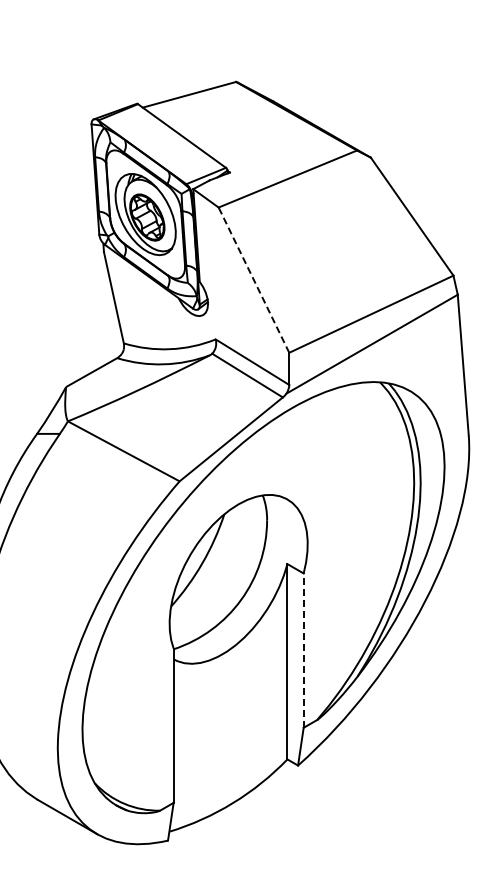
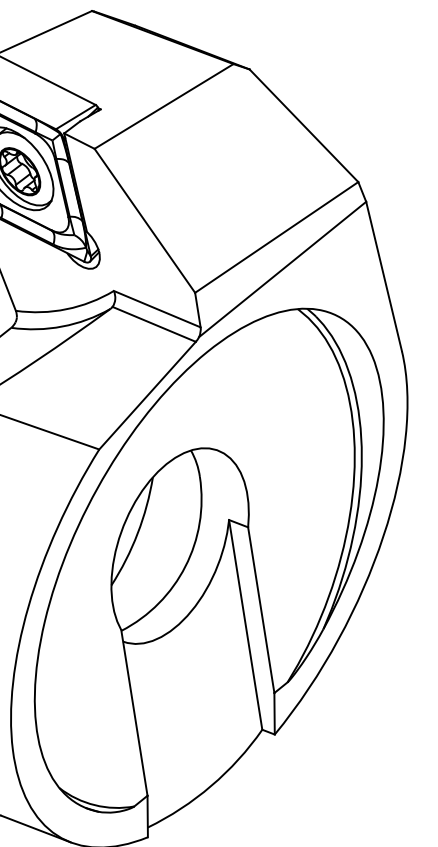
line: (253, 280) -> (144, 221), dashed -> solid
line: (303, 650) -> (261, 610), dashed -> solid

